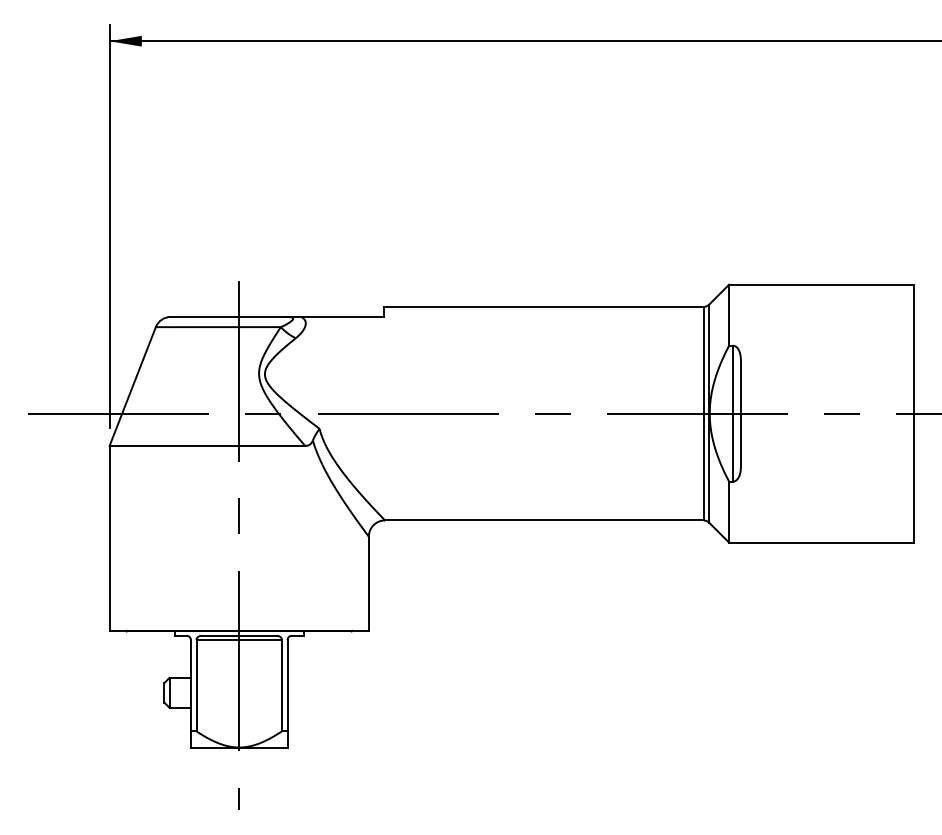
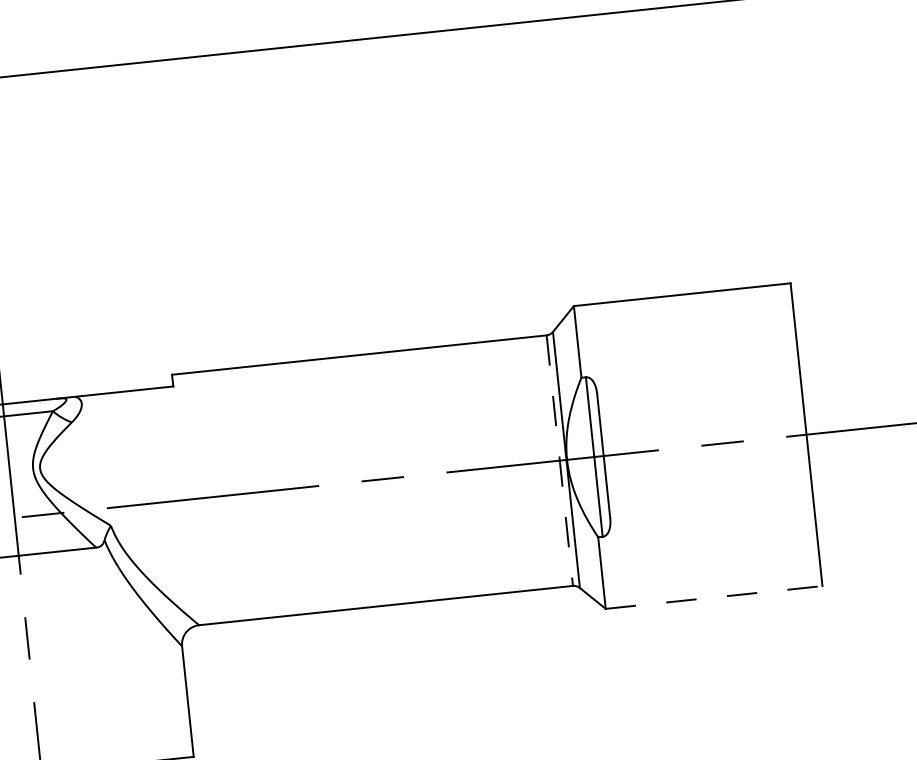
line: (703, 413) -> (559, 460), solid -> dashed
line: (821, 542) -> (714, 597), solid -> dashed

